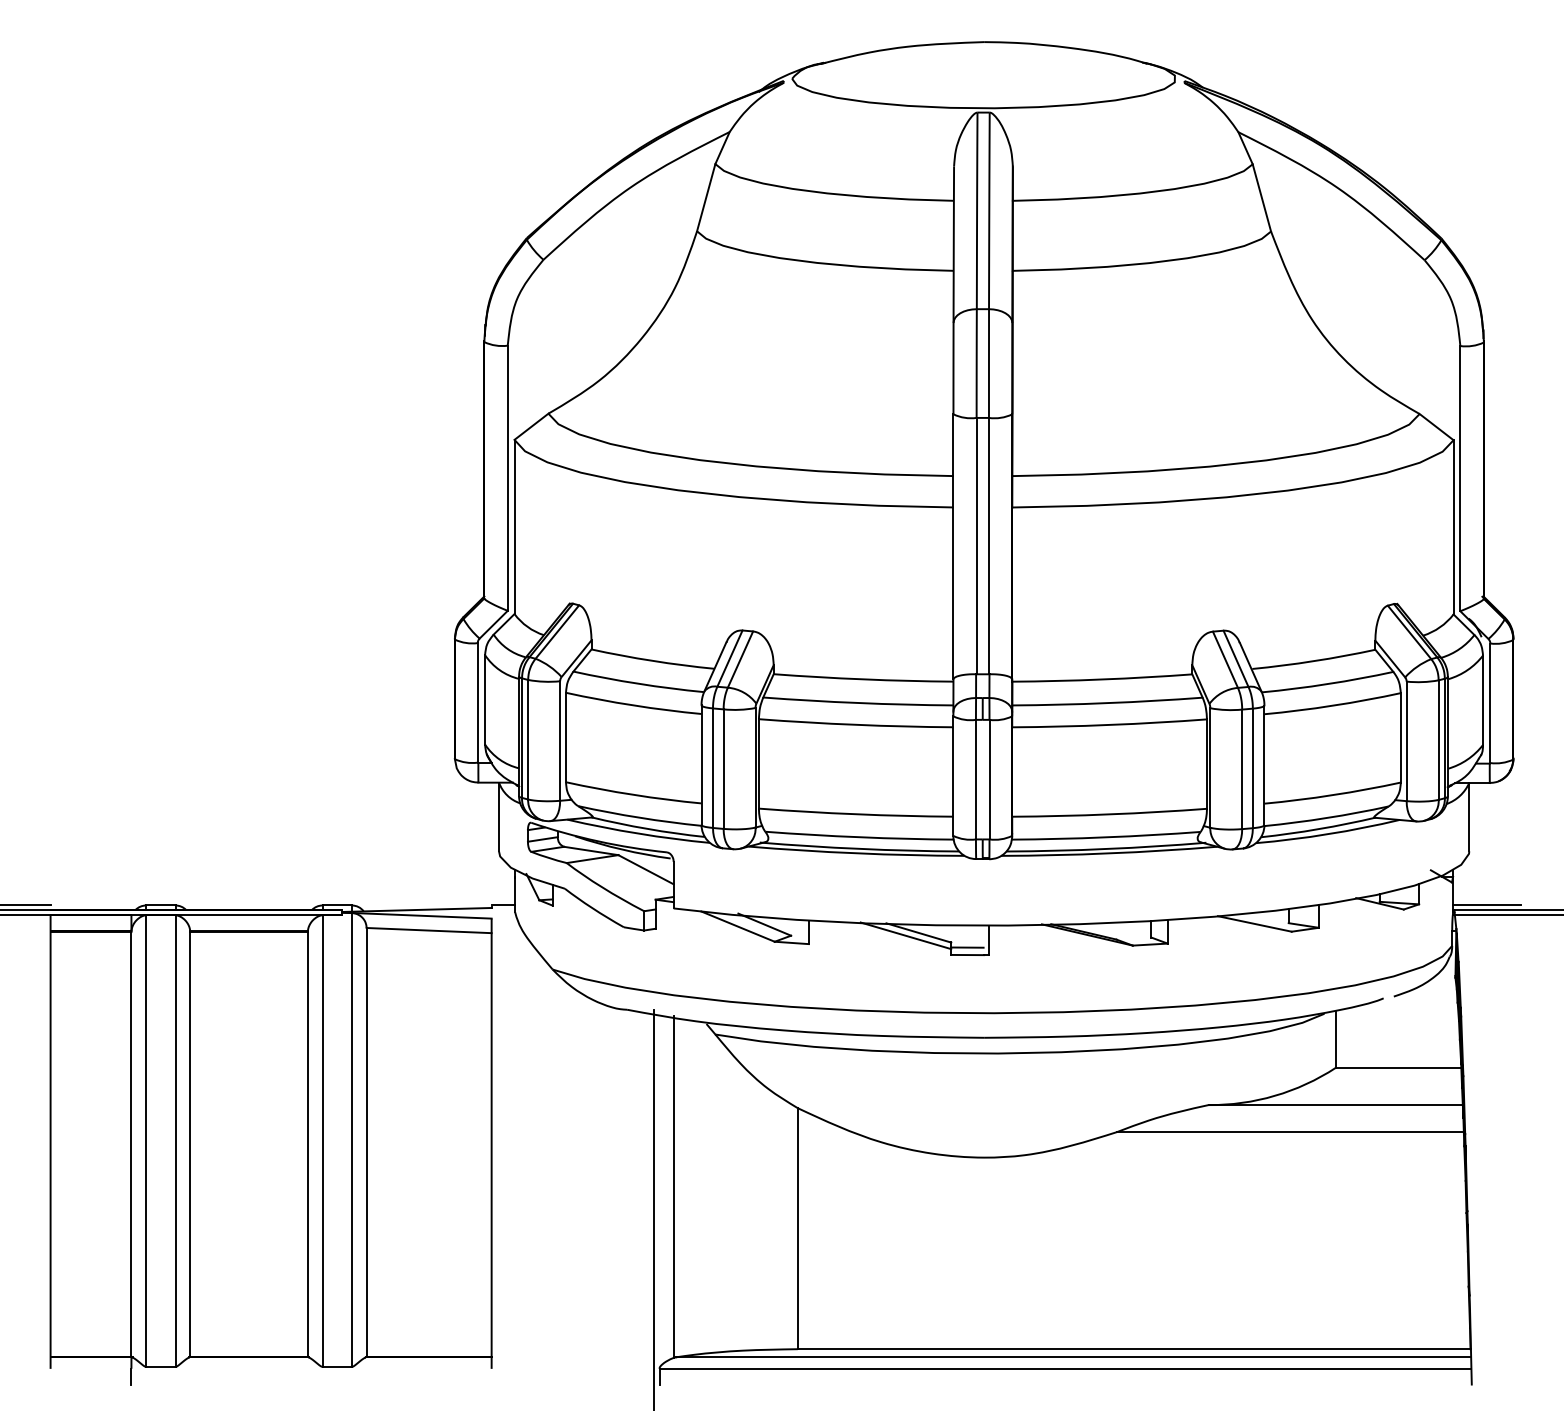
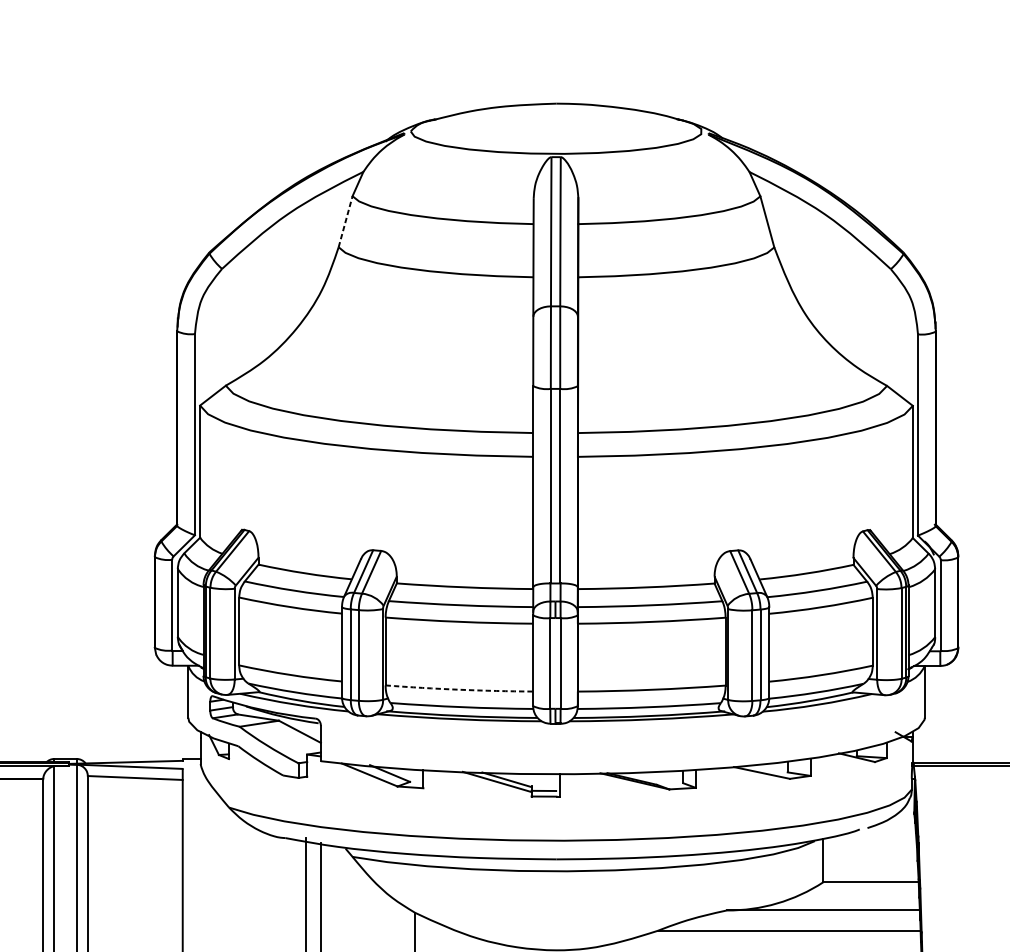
line: (706, 197) -> (345, 221), solid -> dashed
arc: (856, 814) -> (459, 689), solid -> dashed
line: (1486, 905) -> (937, 758), removed

